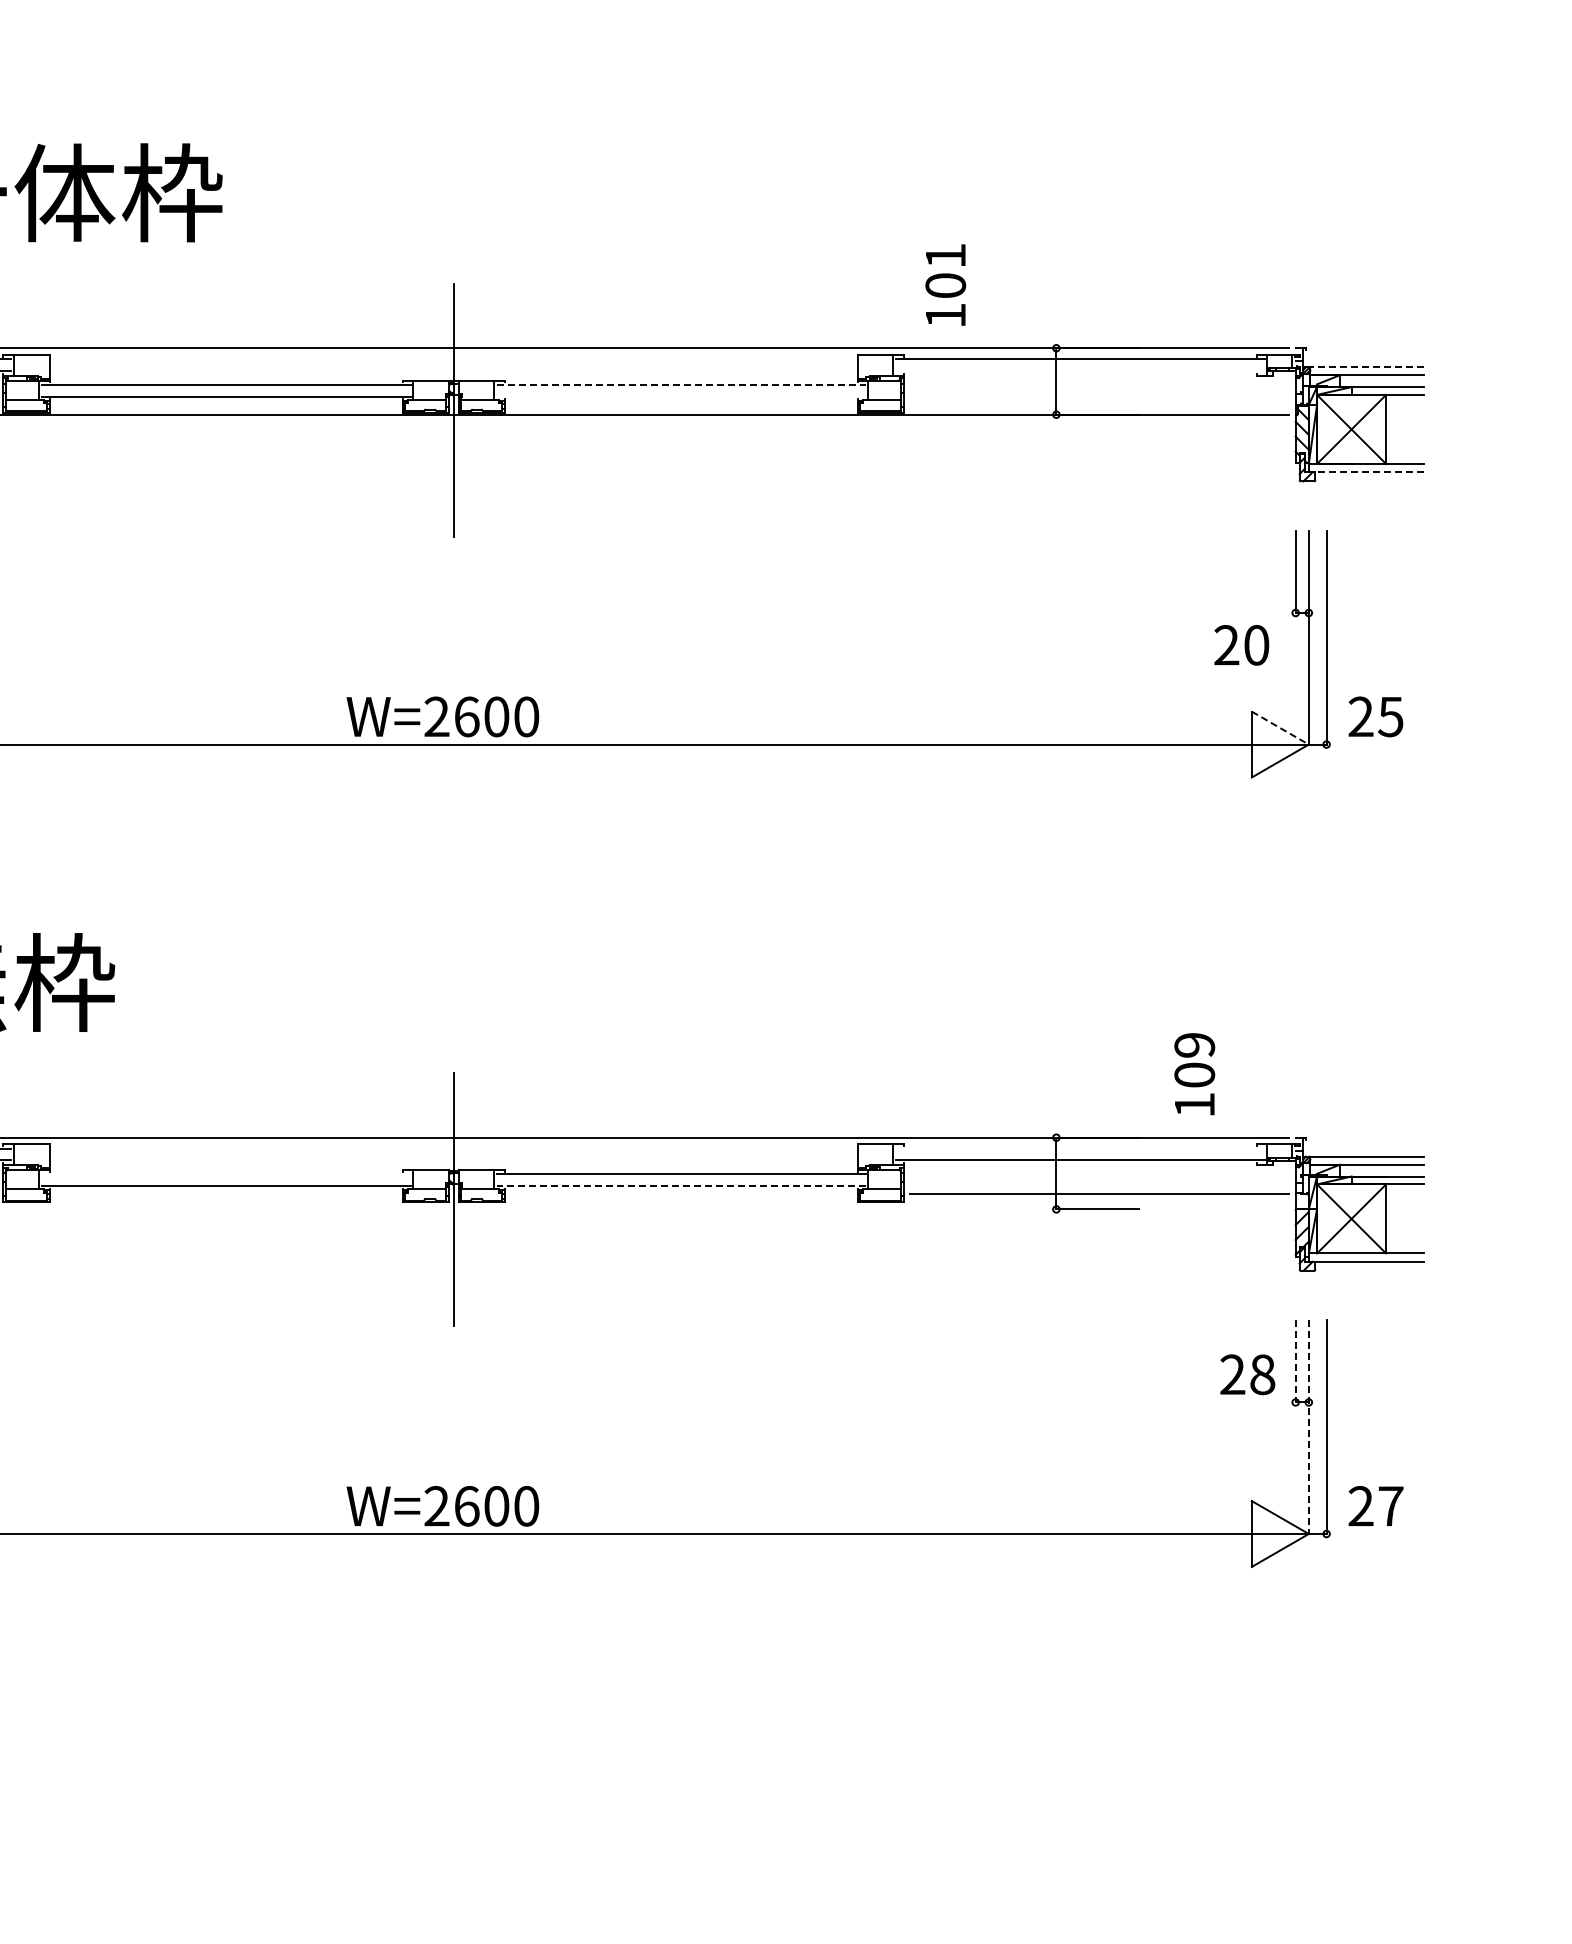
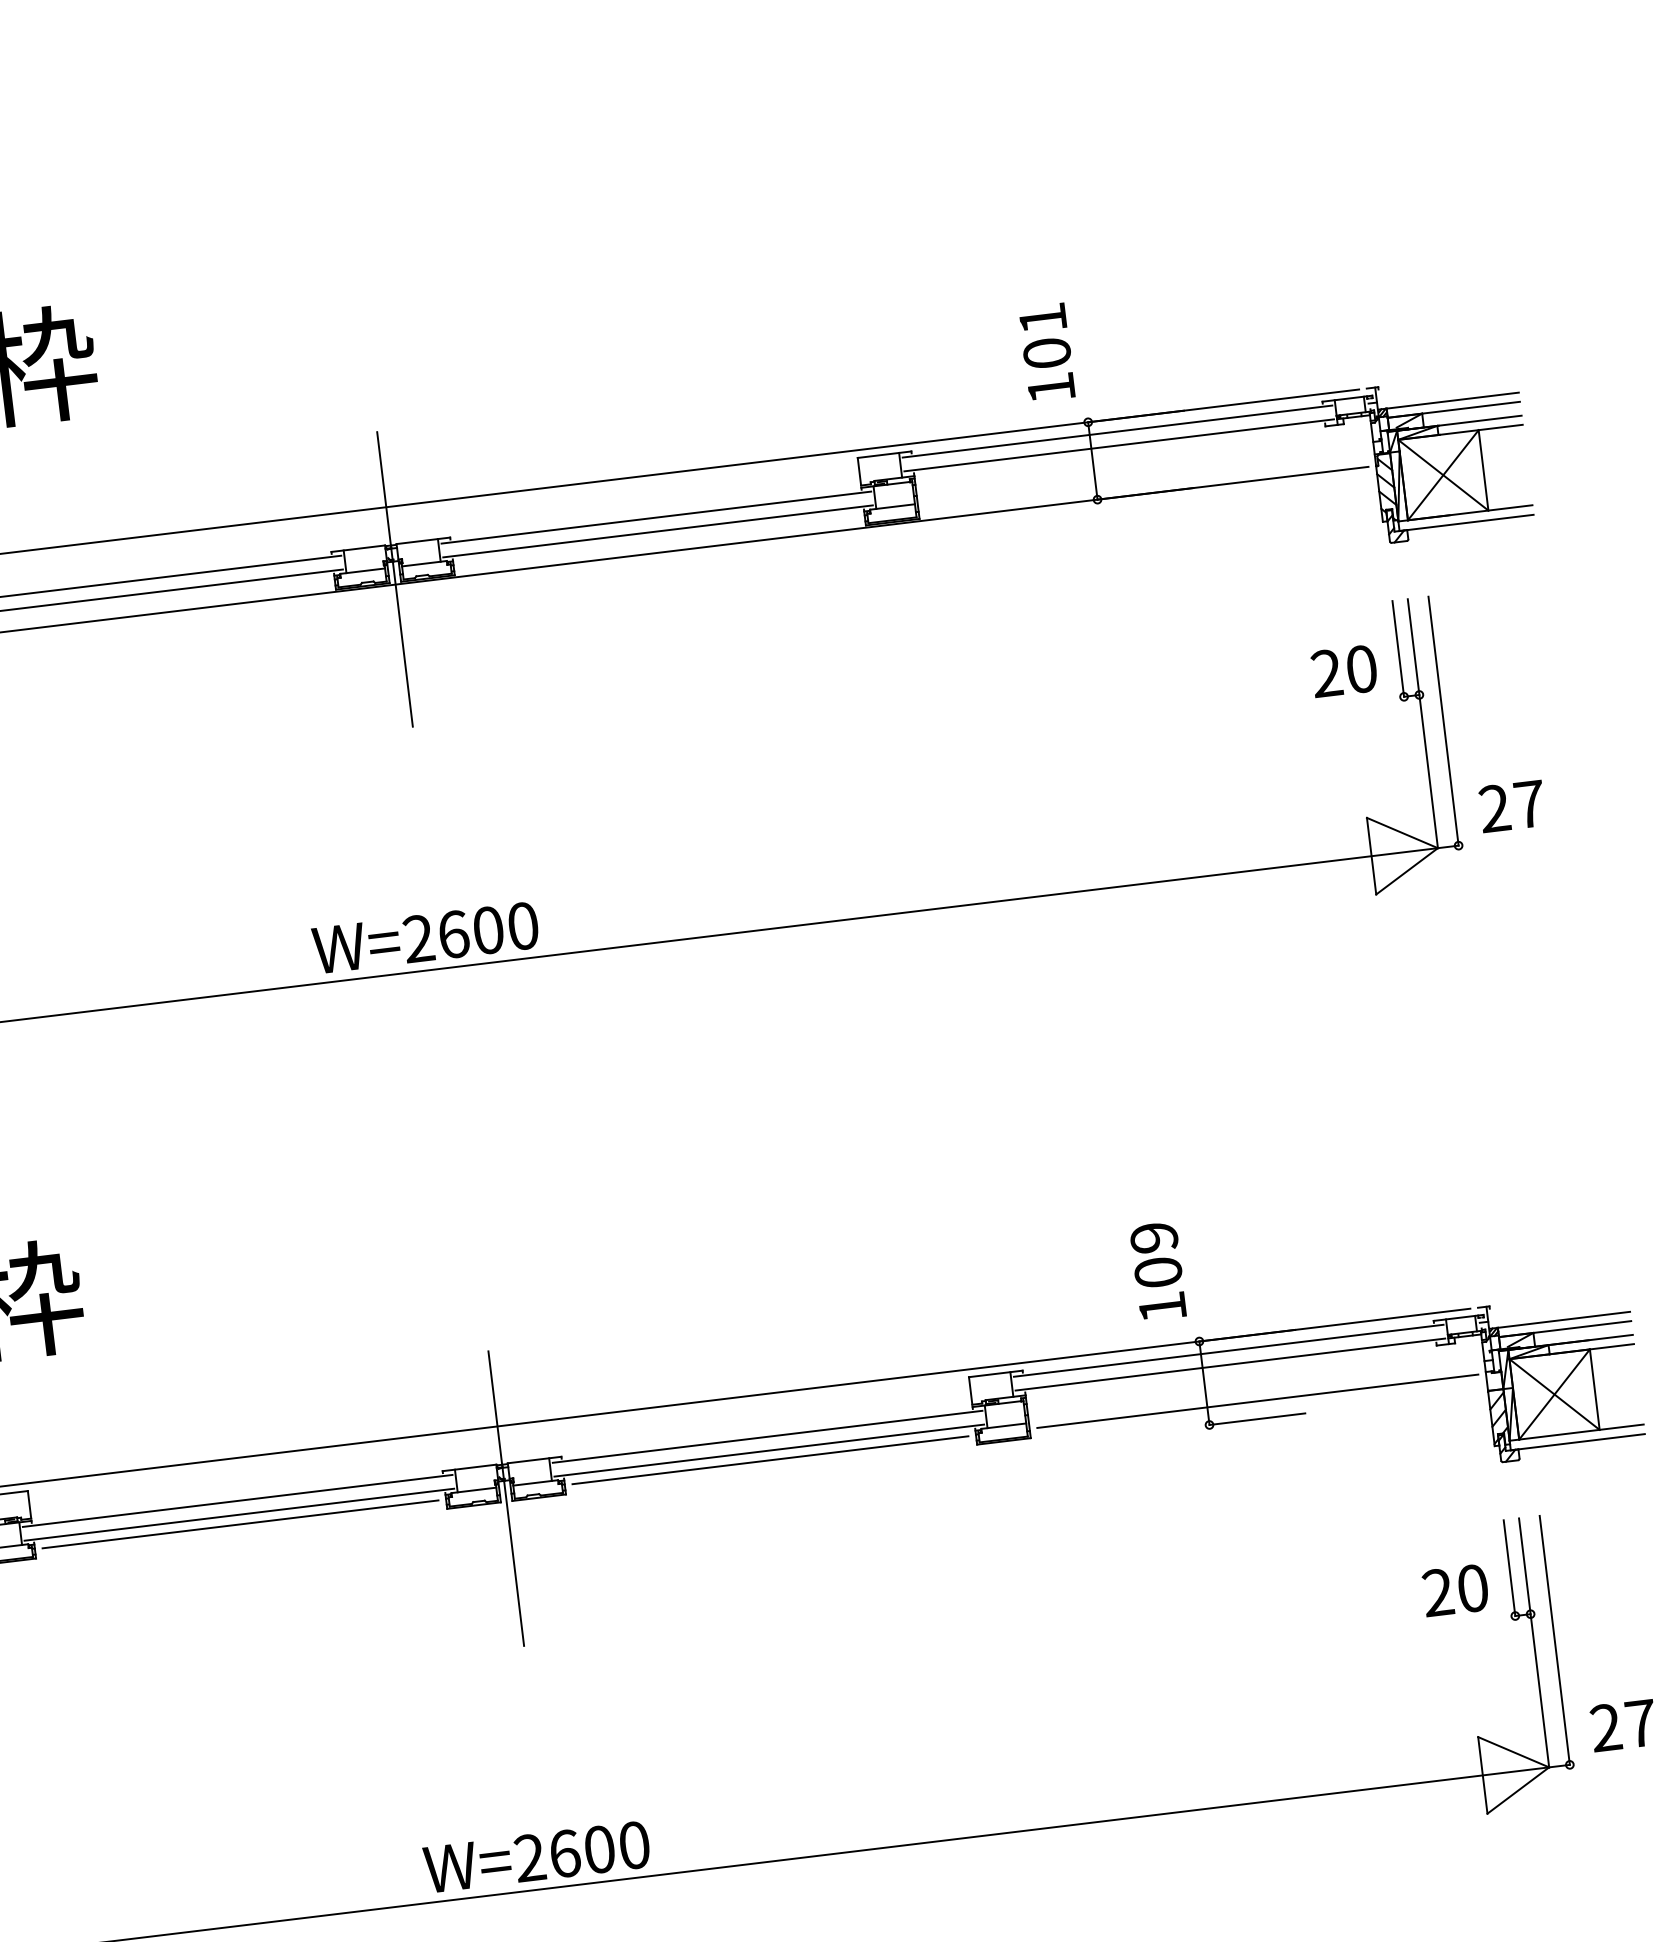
text: (945, 284) -> (1046, 351), moved
line: (1367, 367) -> (1453, 400), dashed -> solid
line: (1079, 370) -> (1118, 444), added
line: (681, 384) -> (656, 517), dashed -> solid
line: (680, 396) -> (657, 531), added
line: (1366, 472) -> (1466, 523), dashed -> solid
text: (1241, 645) -> (1344, 671), moved
text: (1390, 717) -> (1529, 805), 25 -> 27
line: (1280, 728) -> (1402, 833), dashed -> solid
text: (1194, 1074) -> (1158, 1271), moved
line: (1079, 1148) -> (1227, 1350), added
line: (225, 1174) -> (237, 1501), added
line: (680, 1185) -> (768, 1450), dashed -> solid
line: (226, 1194) -> (241, 1524), added
line: (681, 1194) -> (770, 1460), added
line: (1295, 1361) -> (1509, 1568), dashed -> solid
text: (1262, 1374) -> (1472, 1588), 28 -> 20
line: (1308, 1427) -> (1533, 1643), dashed -> solid

